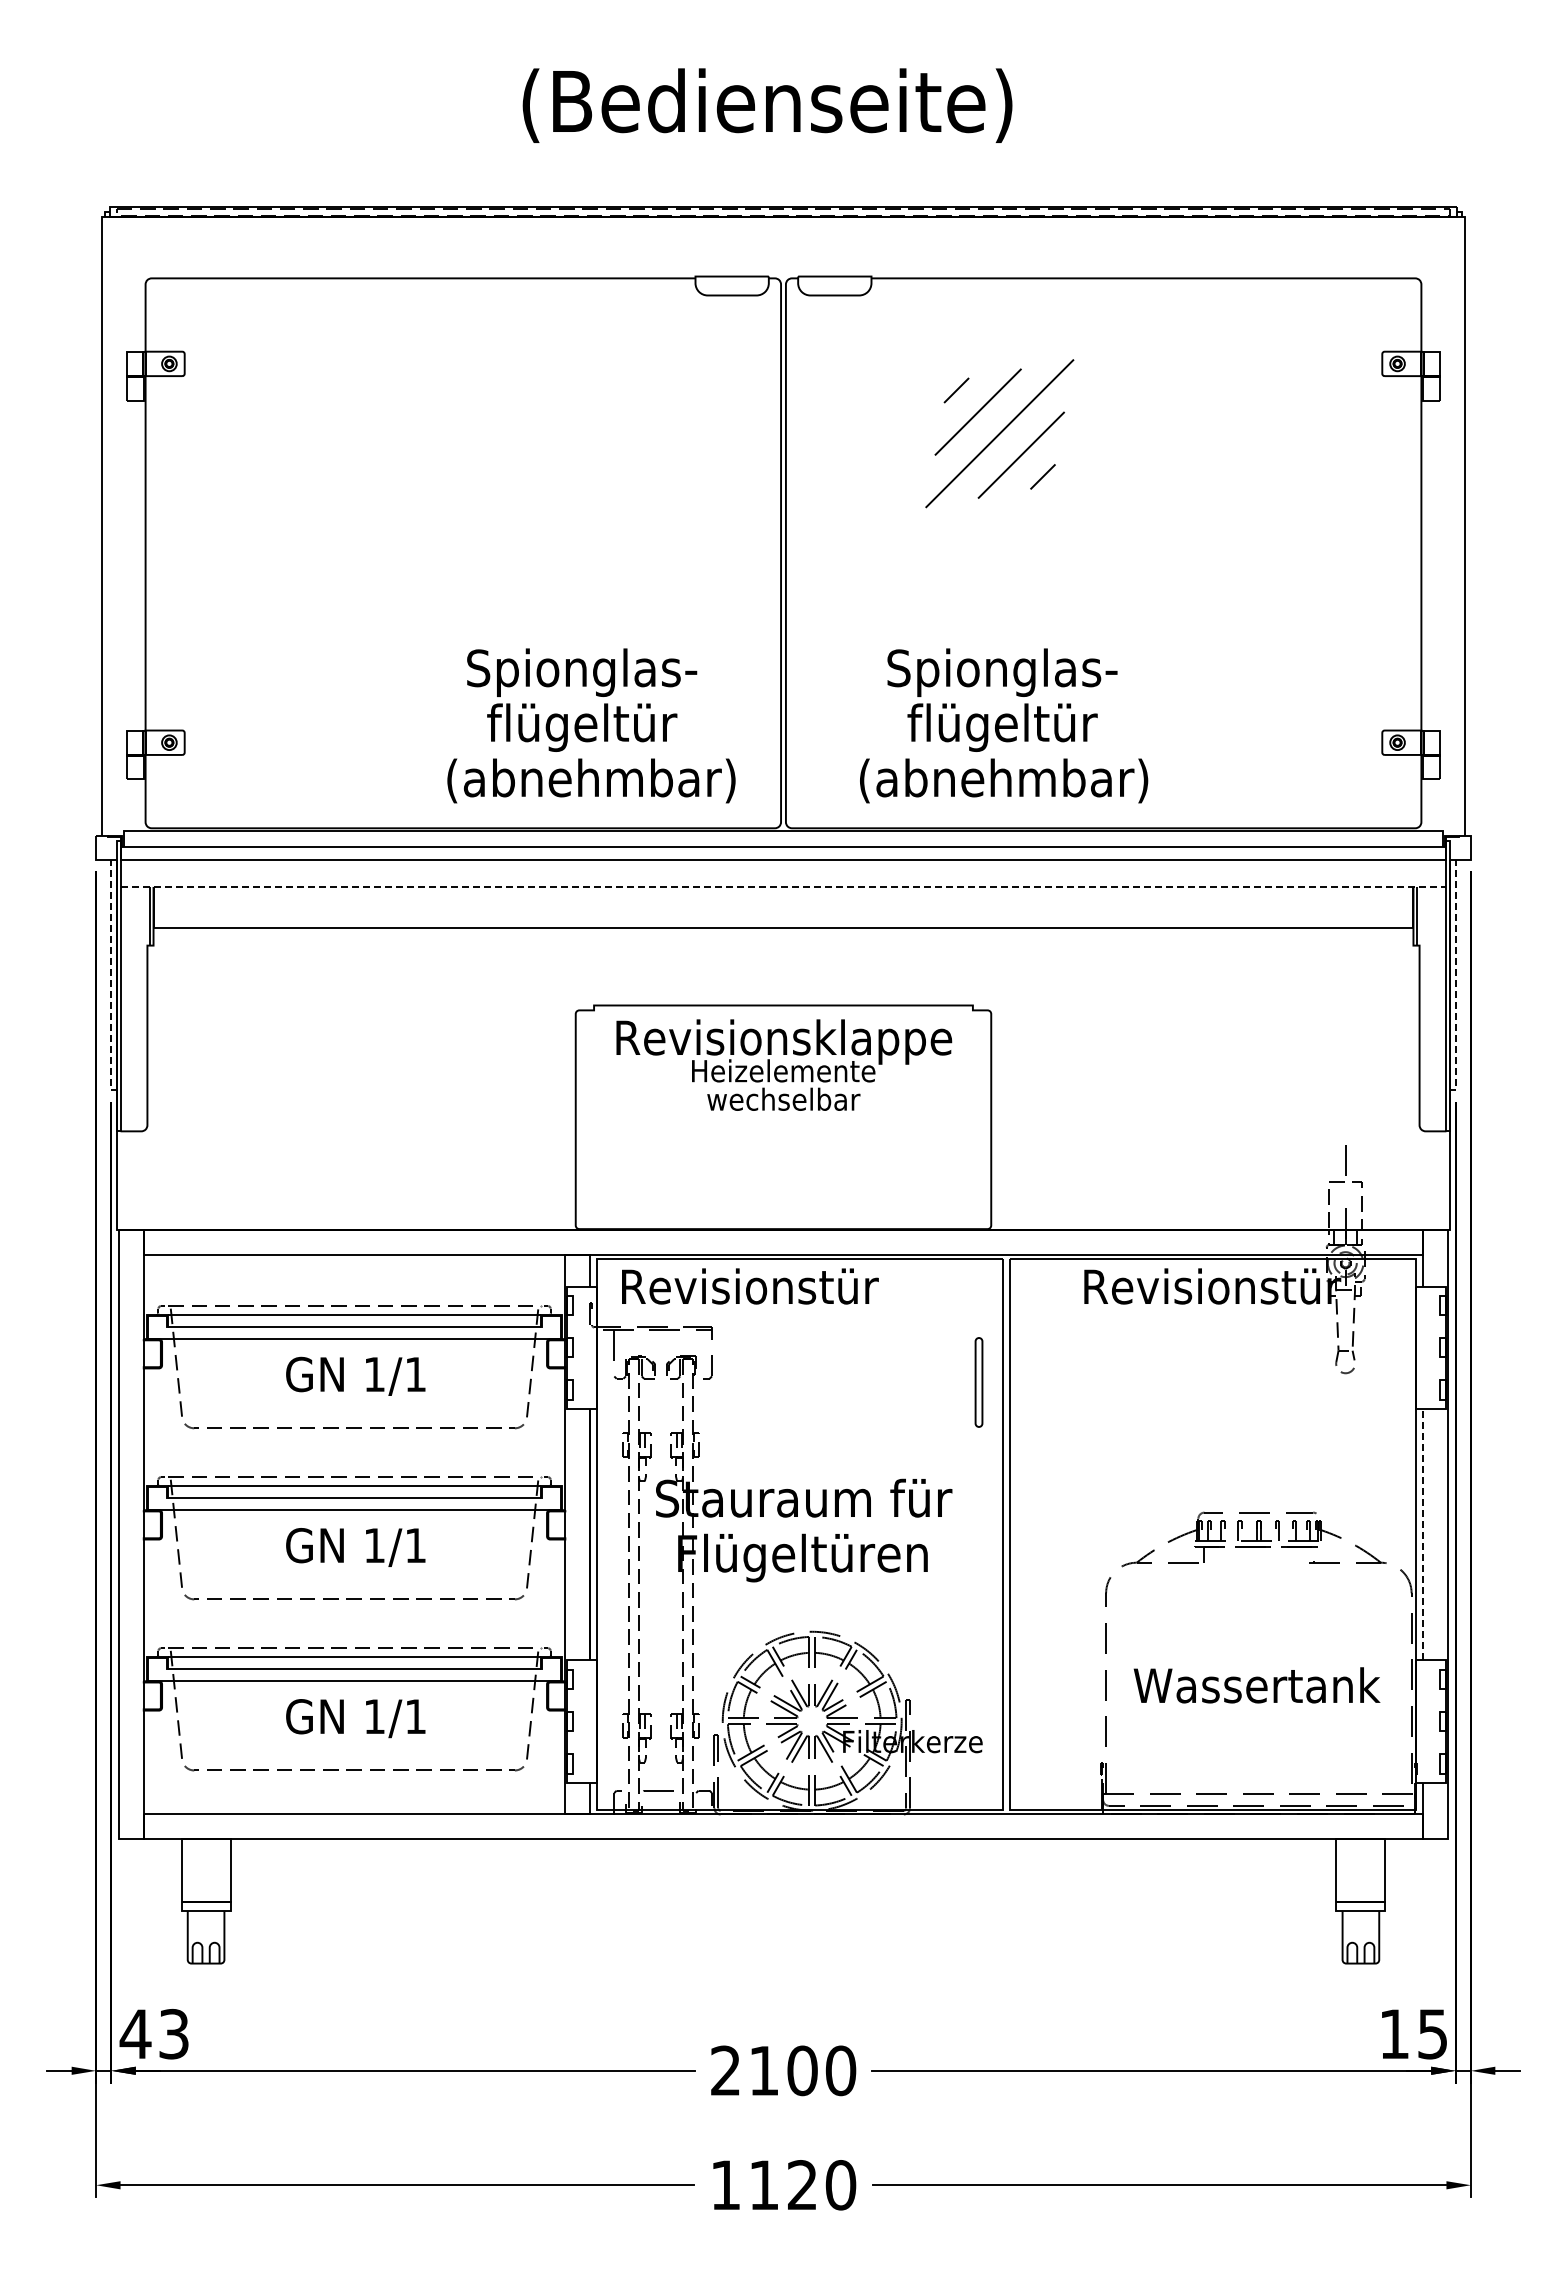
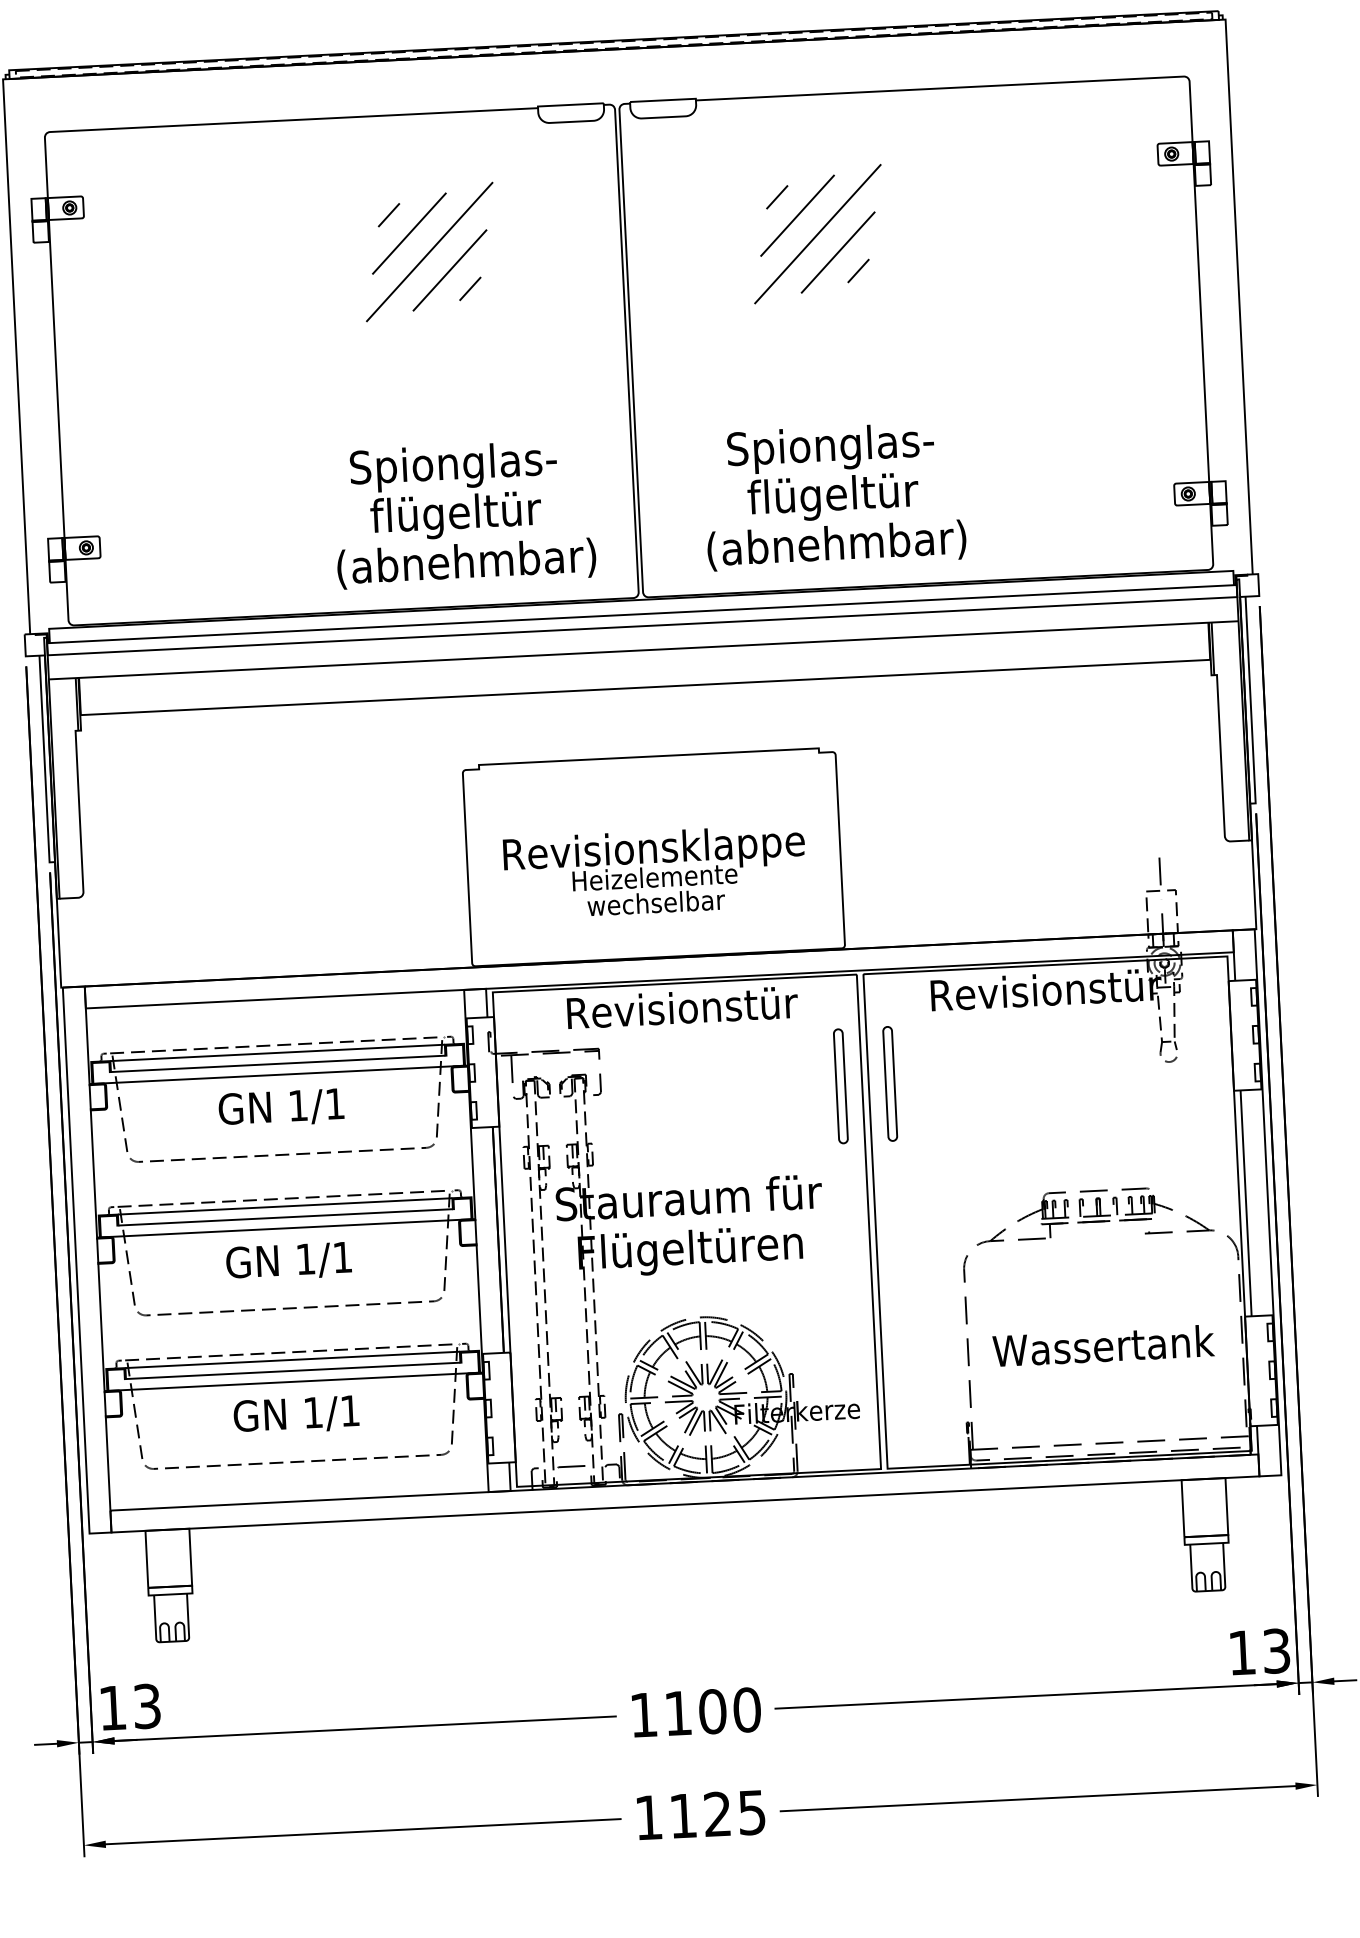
part: (566, 432) -> (429, 252), added
line: (783, 886) -> (643, 649), dashed -> solid
line: (111, 978) -> (44, 761), dashed -> solid
line: (1455, 978) -> (1250, 702), dashed -> solid
text: (784, 1064) -> (655, 871), moved
text: (750, 1286) -> (682, 1007), moved
part: (978, 1382) -> (840, 1086), size x1.43
part: (1033, 1382) -> (889, 1083), added
line: (1423, 1534) -> (1246, 1203), dashed -> solid
text: (135, 2033) -> (112, 1707), 43 -> 13
text: (1432, 2033) -> (1276, 1650), 15 -> 13
text: (725, 2070) -> (643, 1714), 2100 -> 1100
text: (840, 2185) -> (751, 1812), 1120 -> 1125

